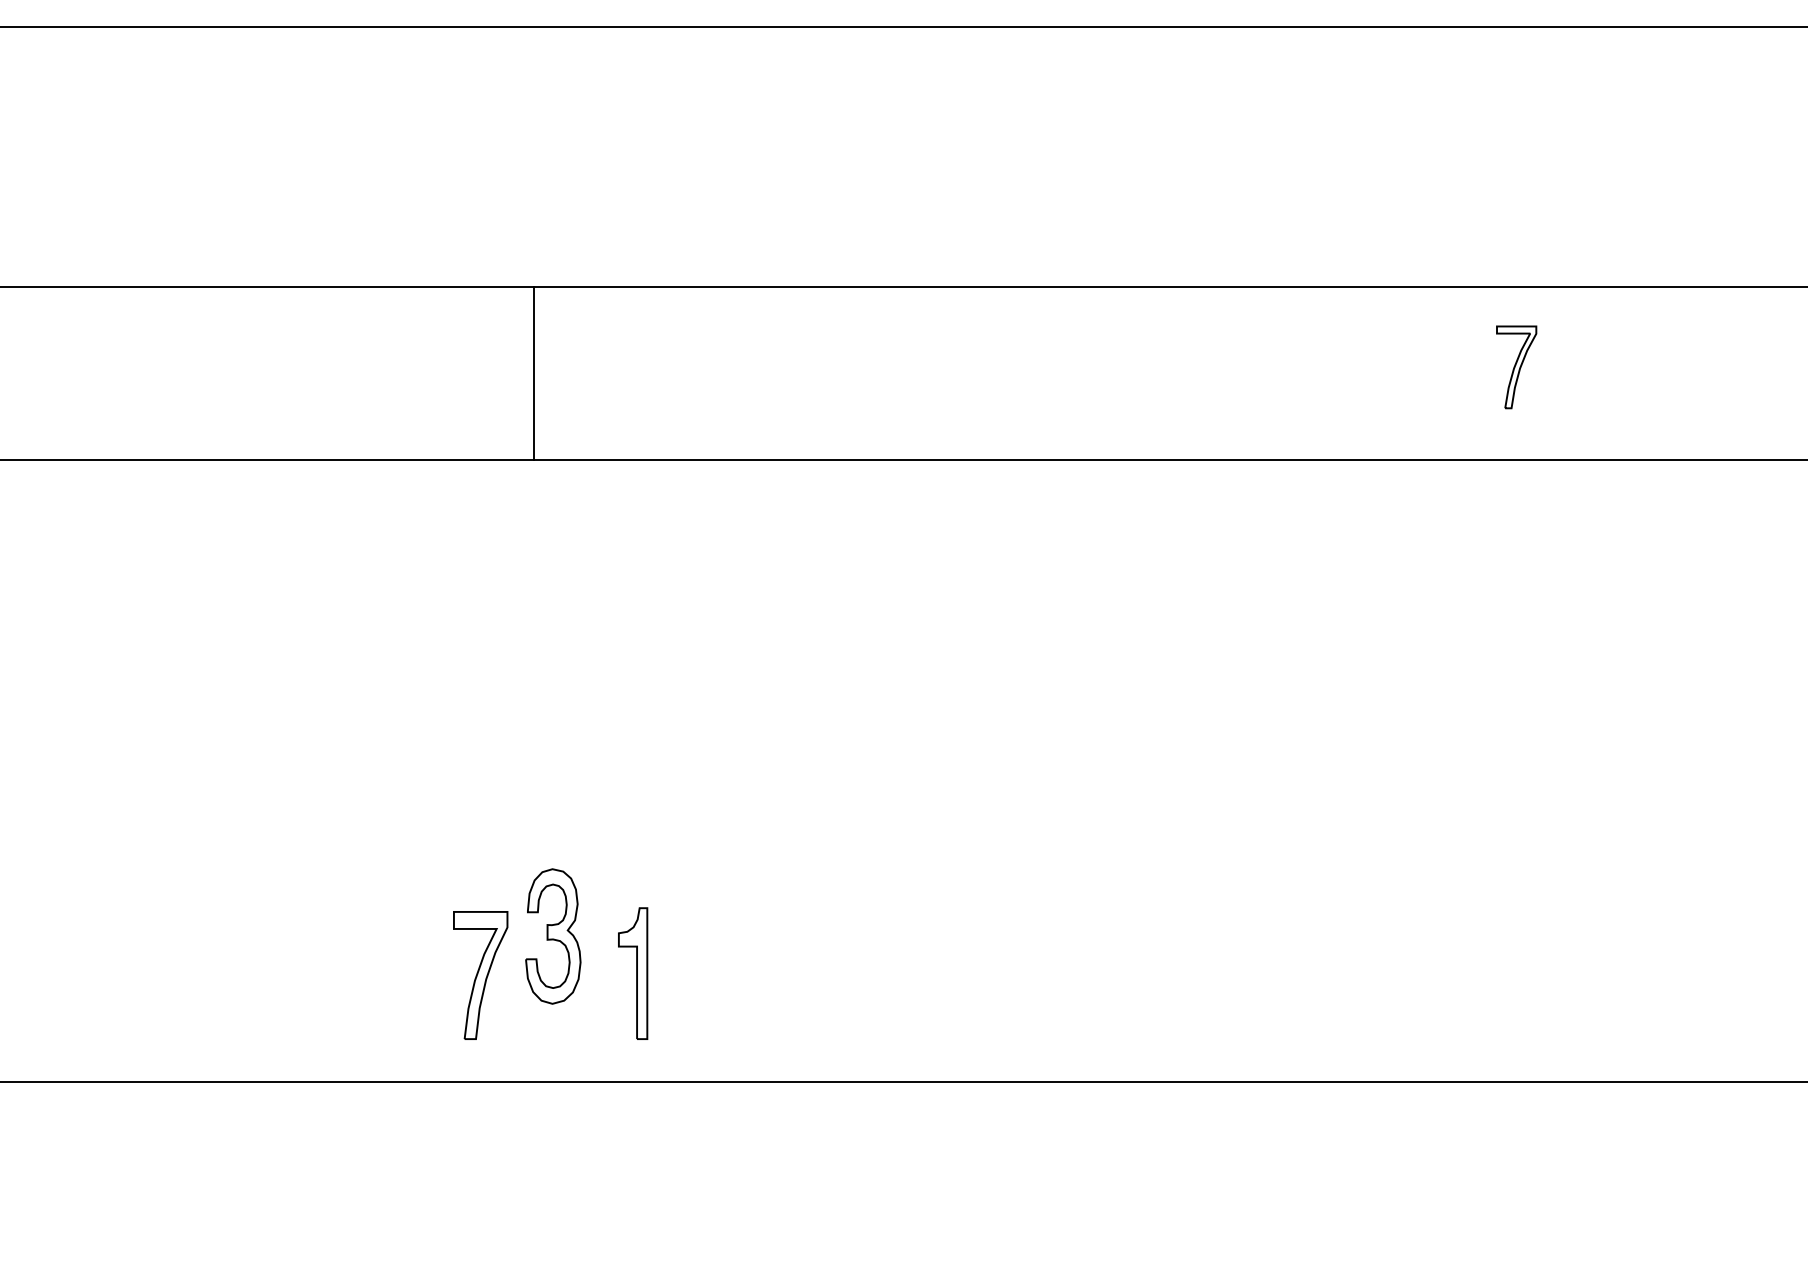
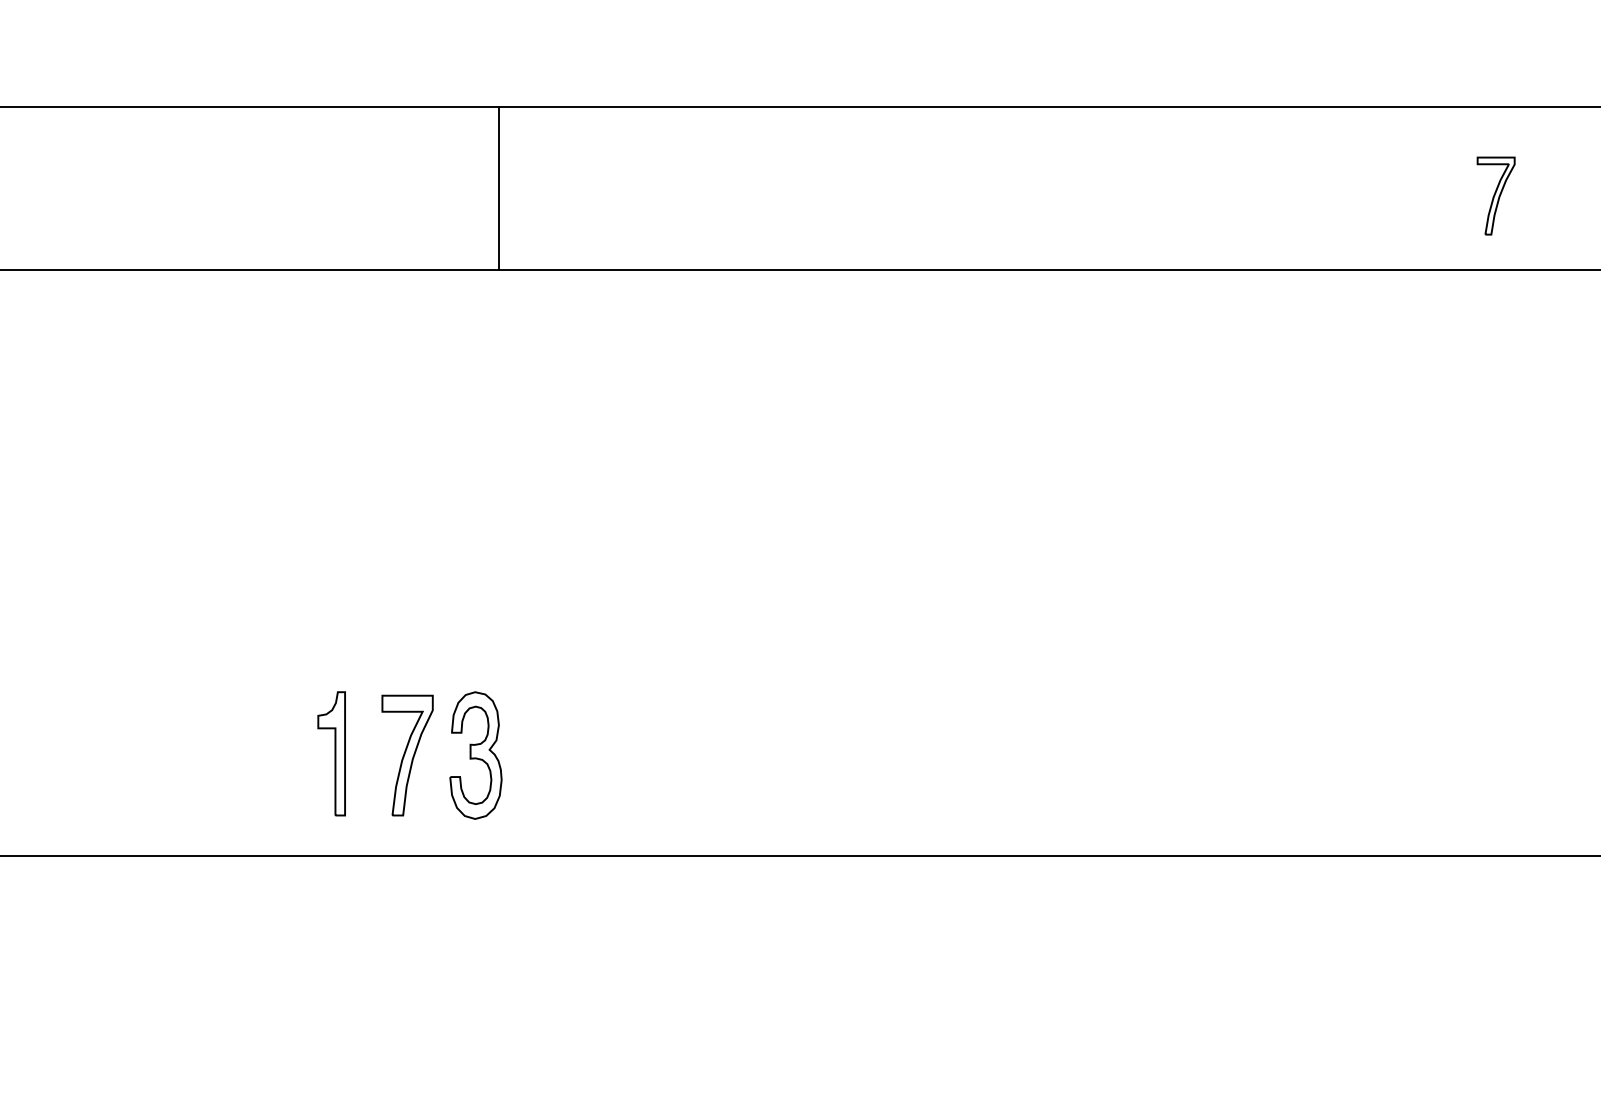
part: (1516, 367) -> (1496, 196), moved
line: (534, 373) -> (499, 188), moved
part: (553, 936) -> (476, 755), moved
part: (633, 973) -> (332, 753), moved

